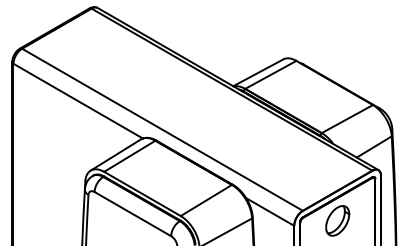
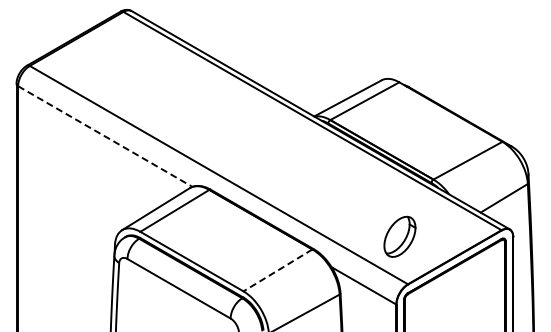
line: (78, 101) -> (105, 136), solid -> dashed
line: (205, 200) -> (277, 270), solid -> dashed
part: (337, 220) -> (399, 236), moved

